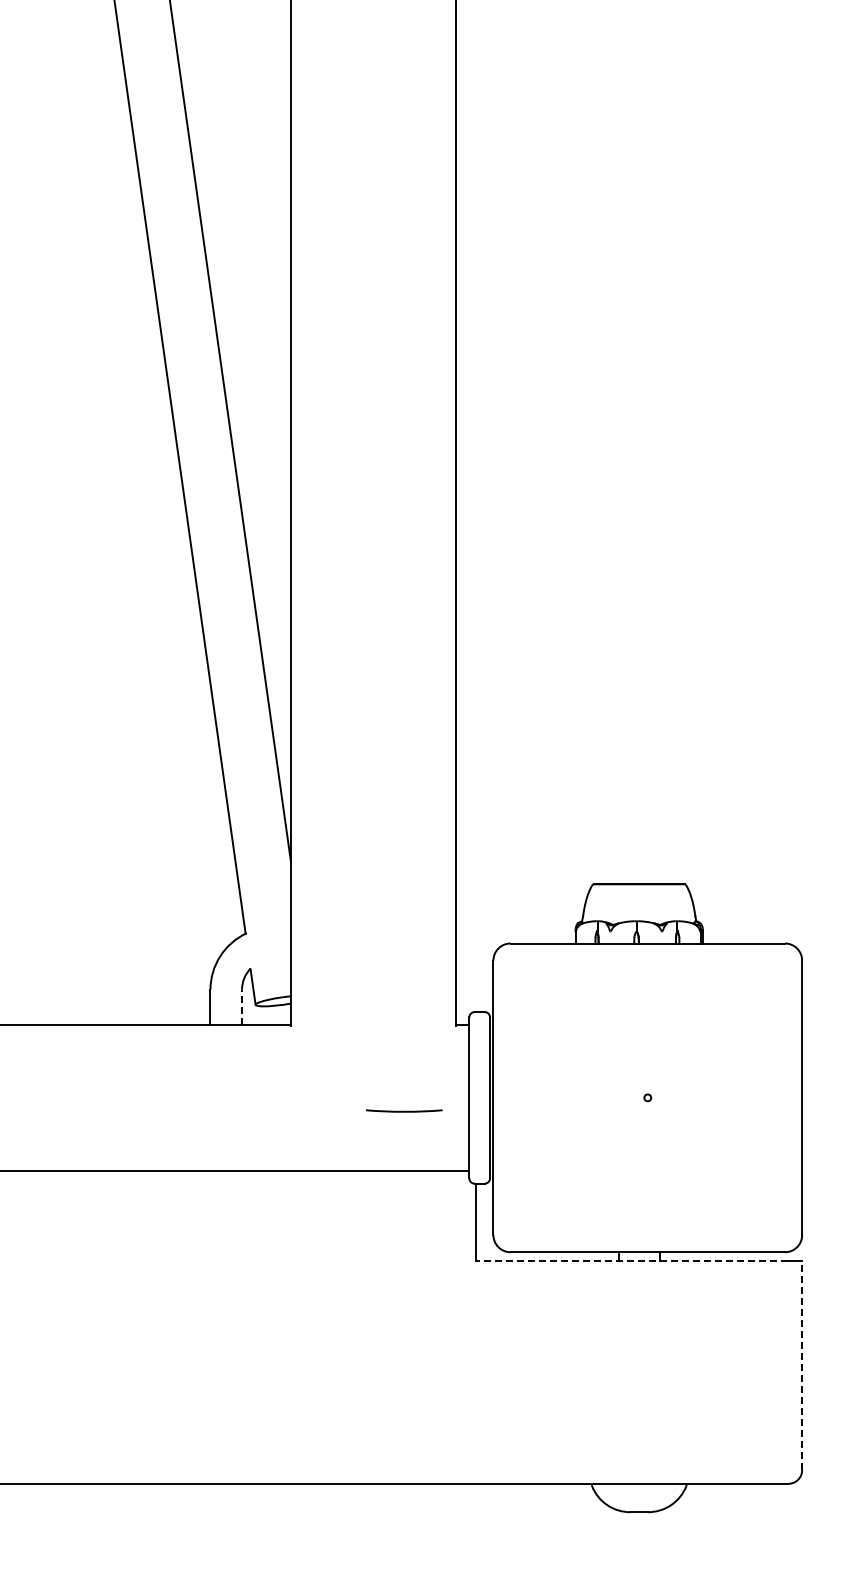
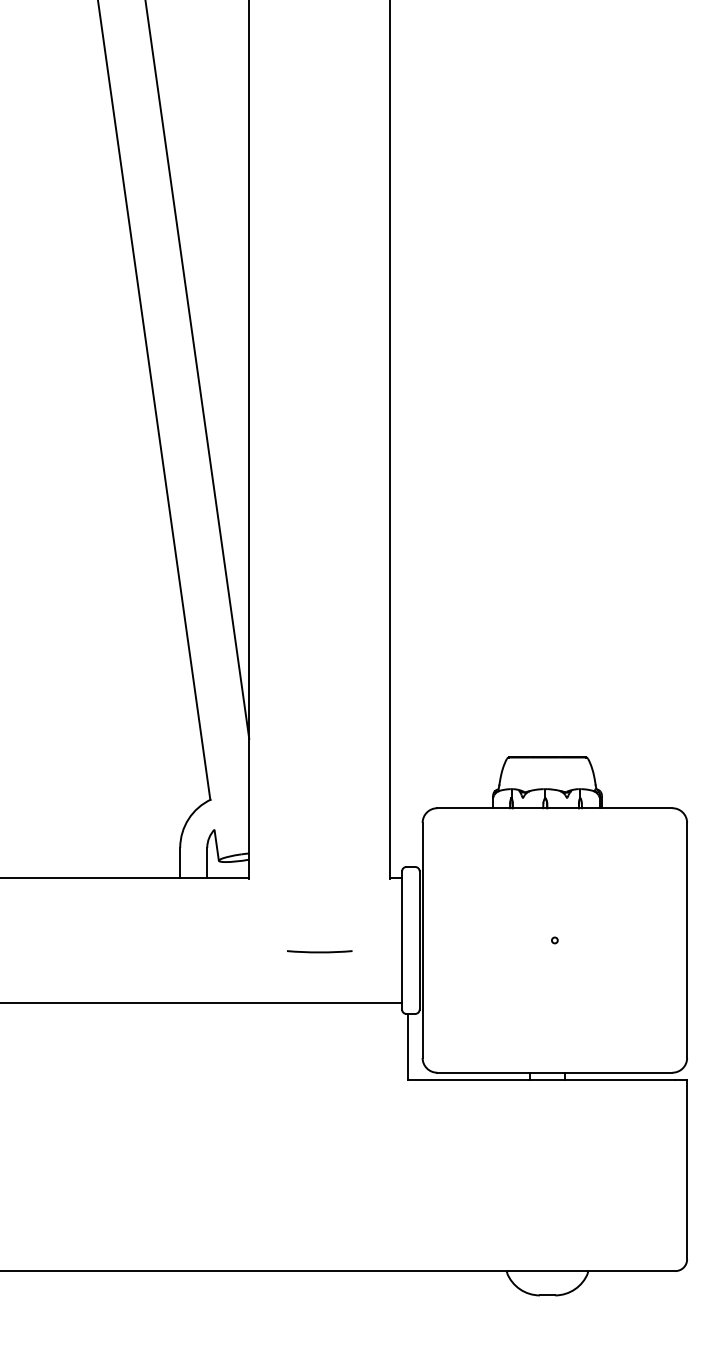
line: (242, 1007) -> (207, 863), dashed -> solid
line: (404, 1110) -> (319, 951), moved
line: (631, 1260) -> (540, 1079), dashed -> solid
line: (802, 1365) -> (687, 1169), dashed -> solid

